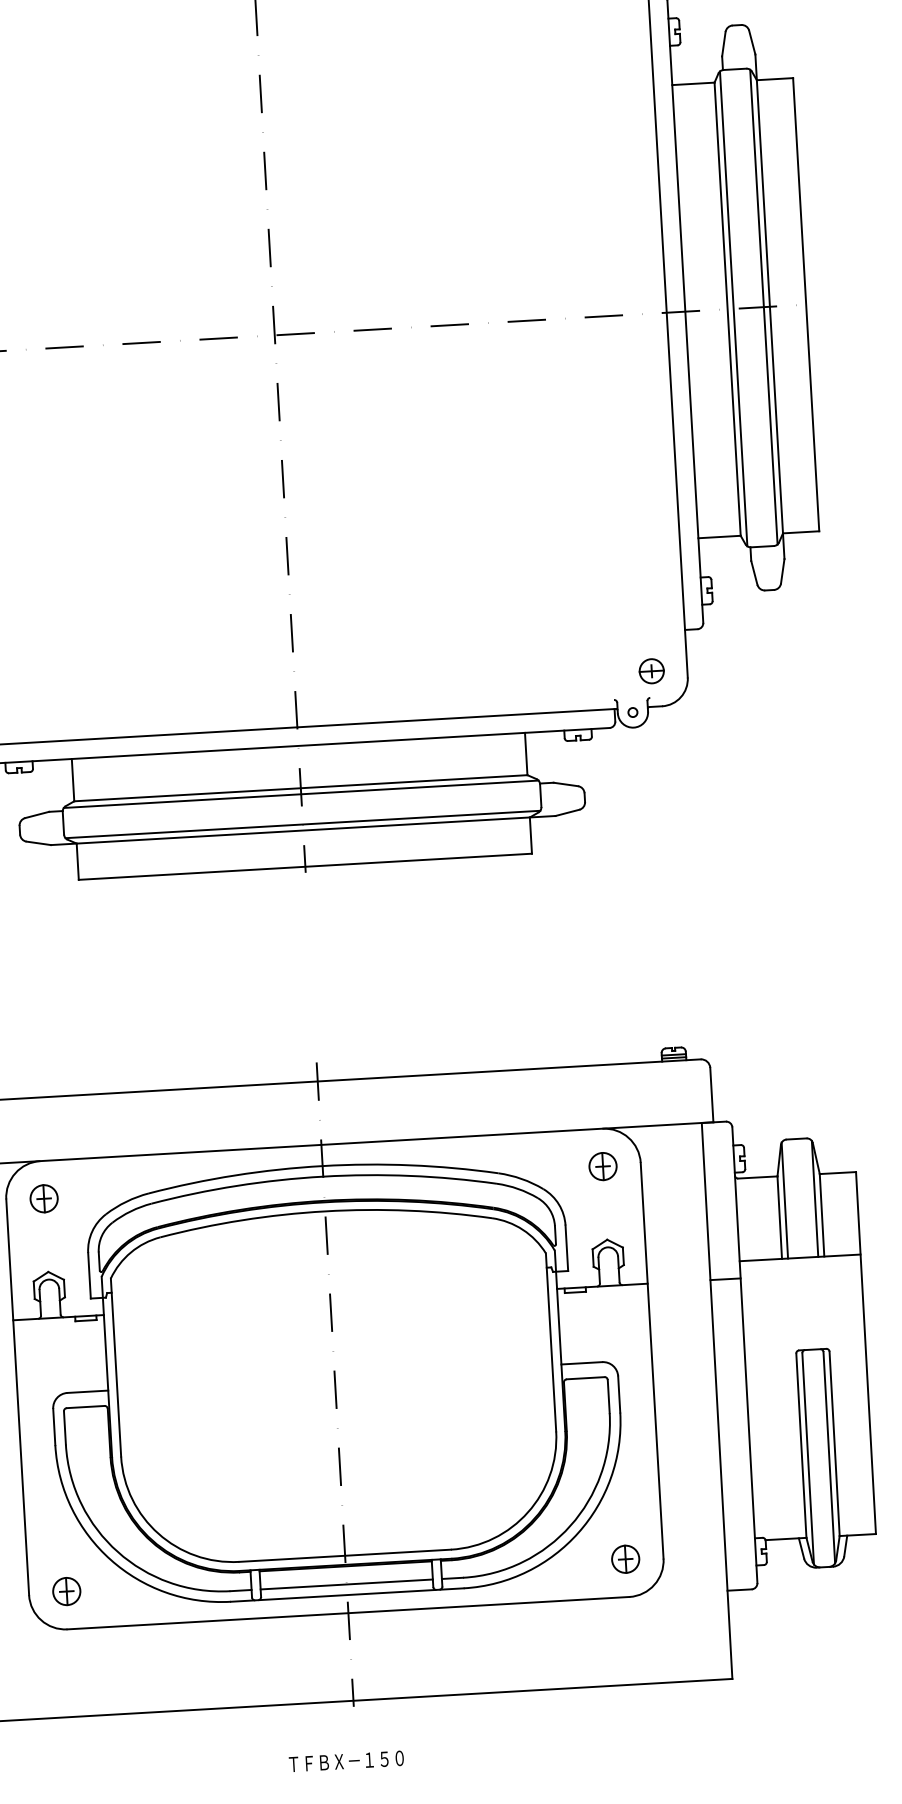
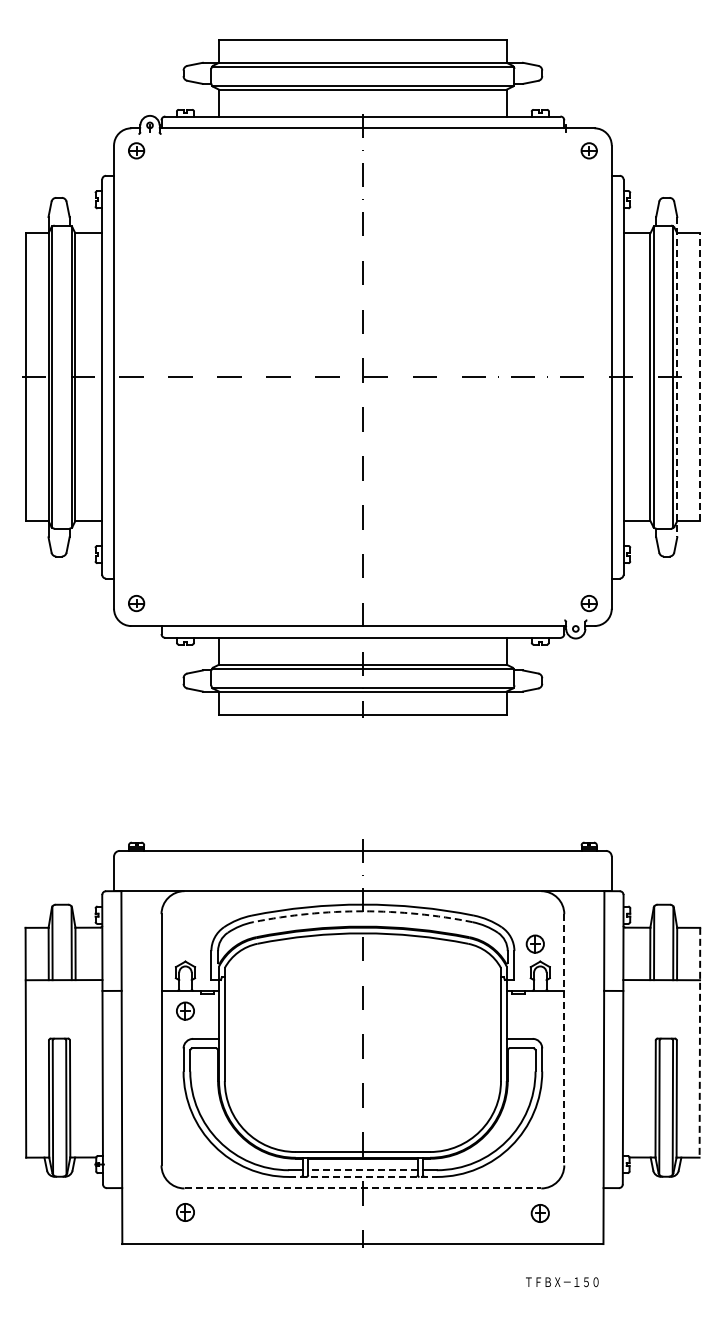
line: (806, 305) -> (700, 377), solid -> dashed
line: (770, 307) -> (677, 377), solid -> dashed
part: (601, 1165) -> (534, 943), moved
arc: (322, 1176) -> (362, 911), solid -> dashed
part: (44, 1197) -> (185, 1010), moved
line: (865, 1352) -> (699, 1042), solid -> dashed
line: (652, 1360) -> (564, 1039), solid -> dashed
part: (624, 1559) -> (539, 1213), moved
line: (346, 1584) -> (362, 1170), solid -> dashed
part: (66, 1591) -> (185, 1212), moved
line: (346, 1594) -> (362, 1176), solid -> dashed
line: (349, 1613) -> (363, 1188), solid -> dashed
text: (346, 1761) -> (562, 1282), moved

